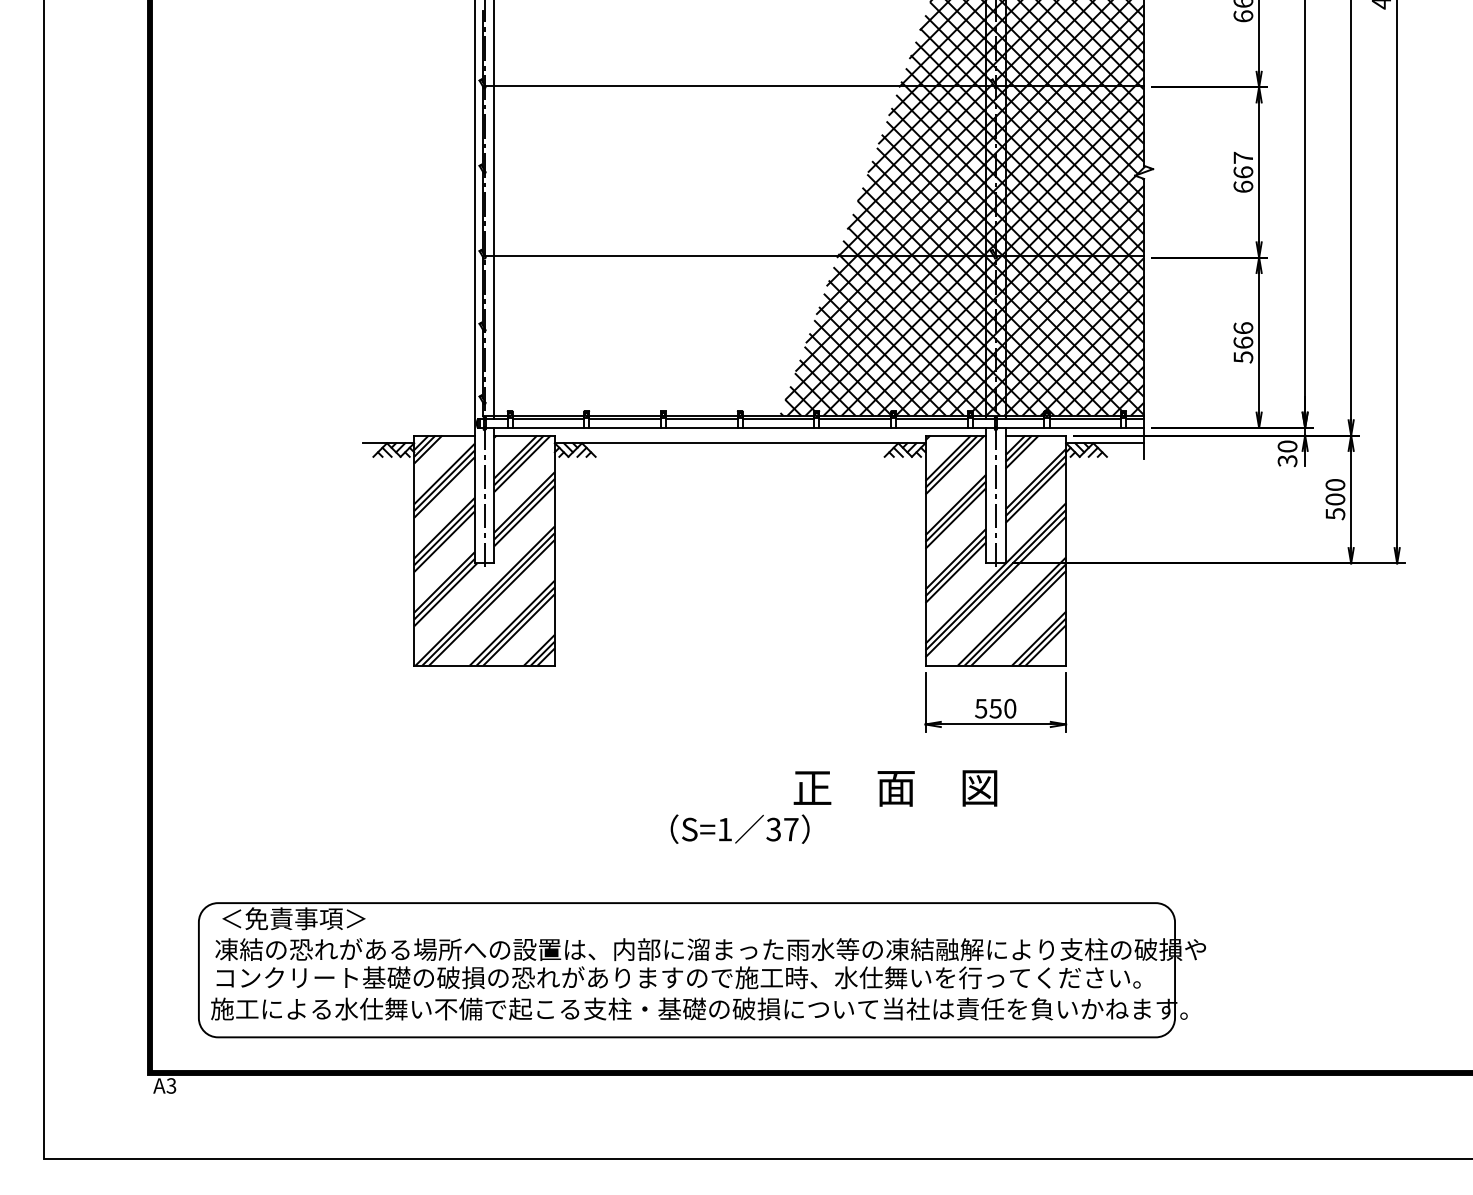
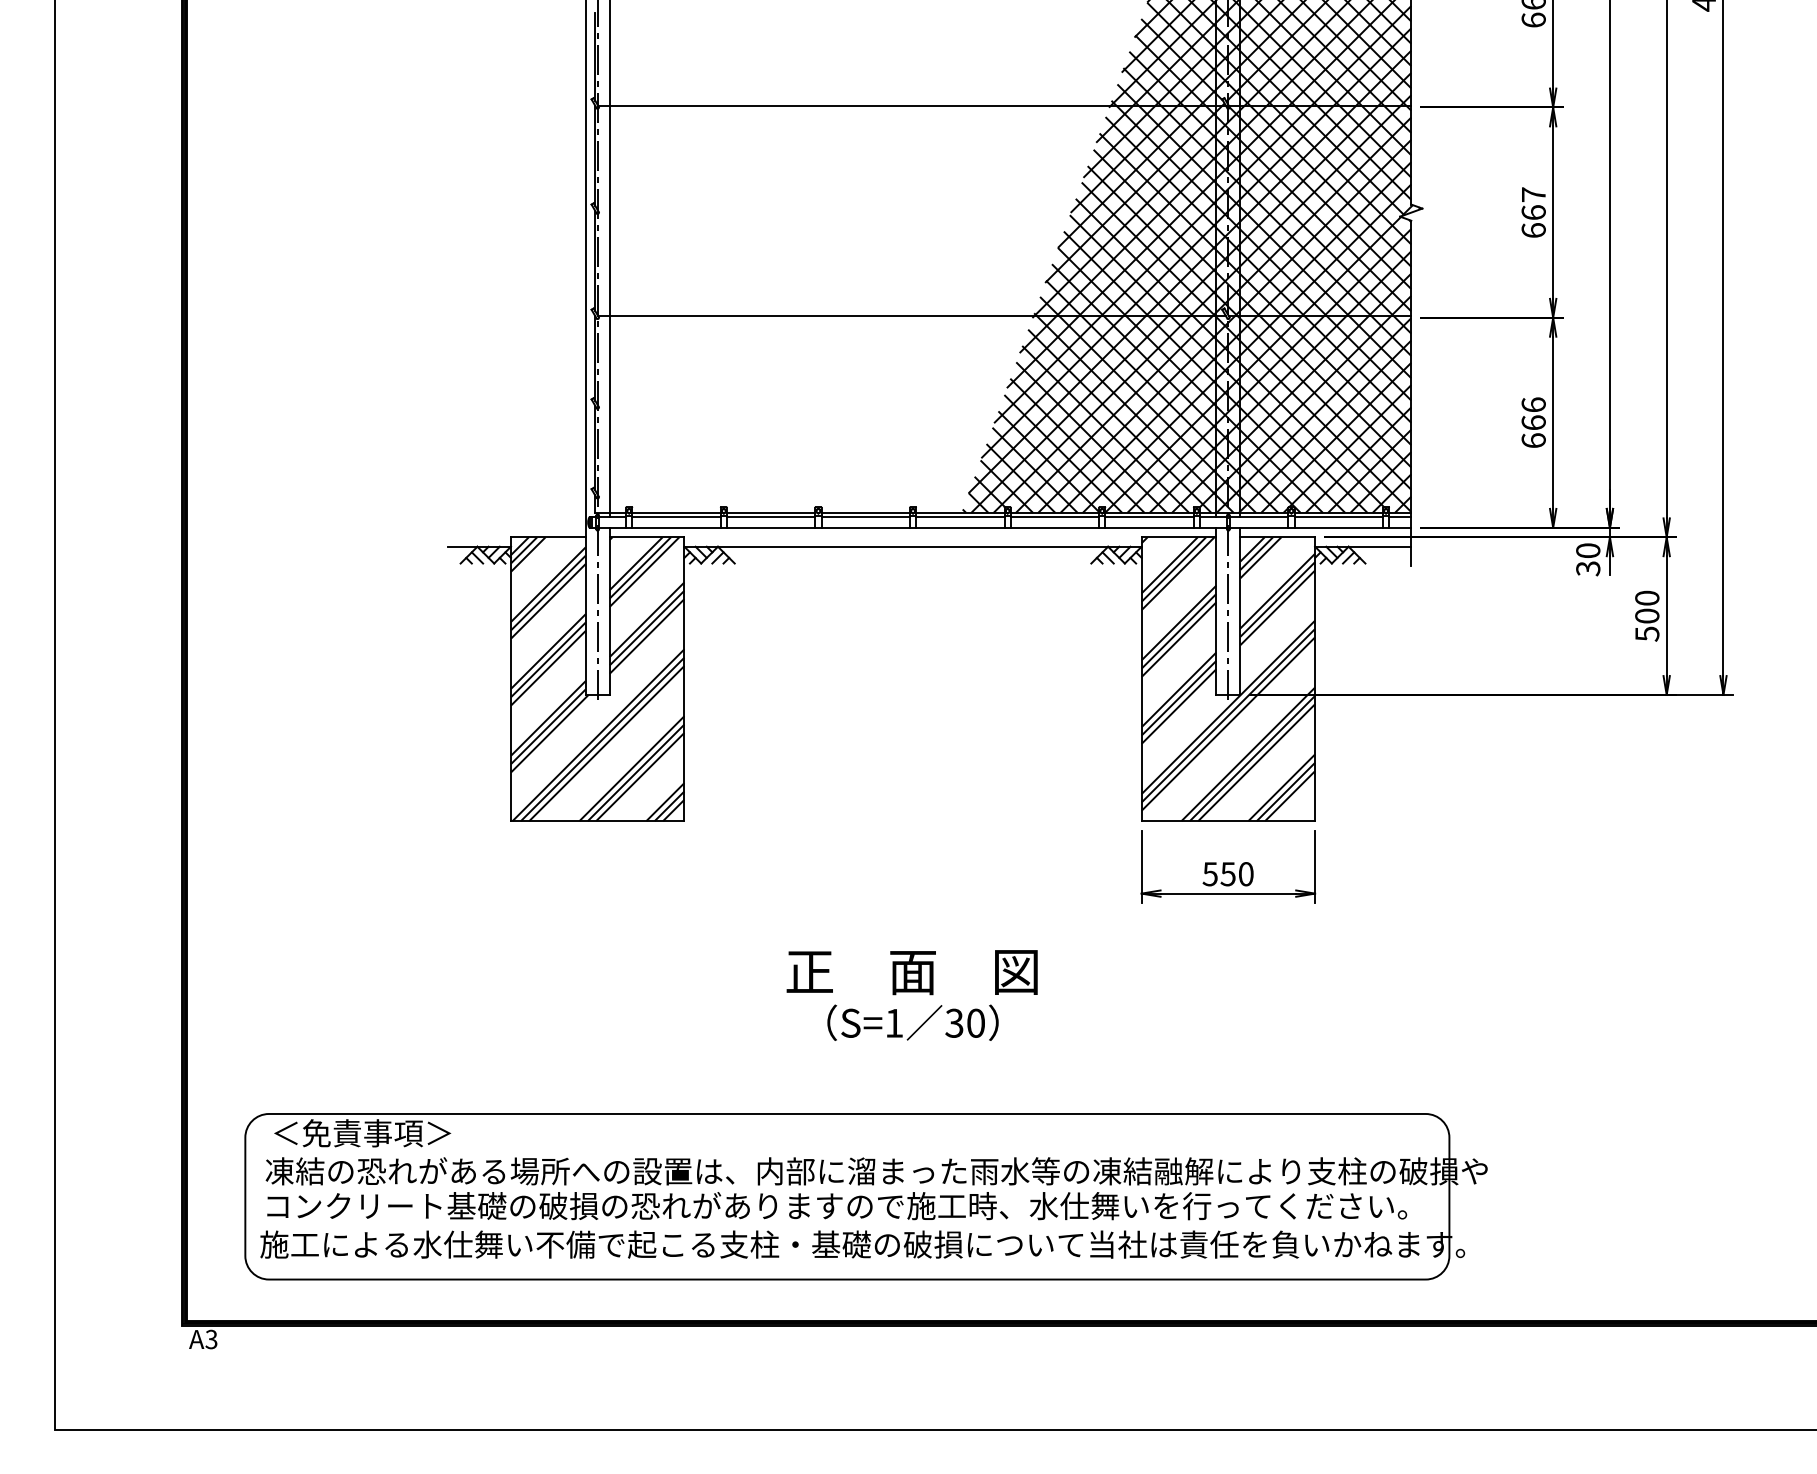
text: (1243, 357) -> (1533, 440), 566 -> 666
text: (895, 788) -> (912, 972), moved
text: (791, 829) -> (976, 1023), 37 -> 30

